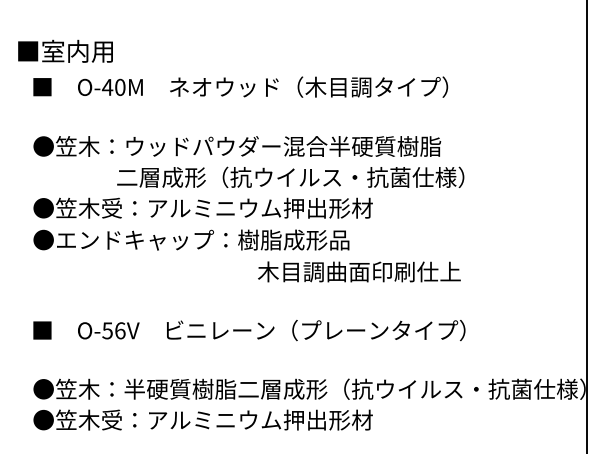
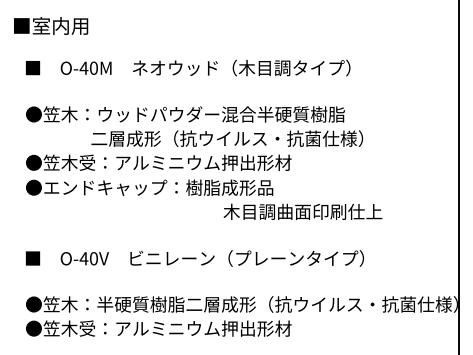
text: (65, 50) -> (51, 25), moved
text: (359, 271) -> (303, 211), moved
text: (113, 330) -> (88, 258), O-56V -> O-40V

